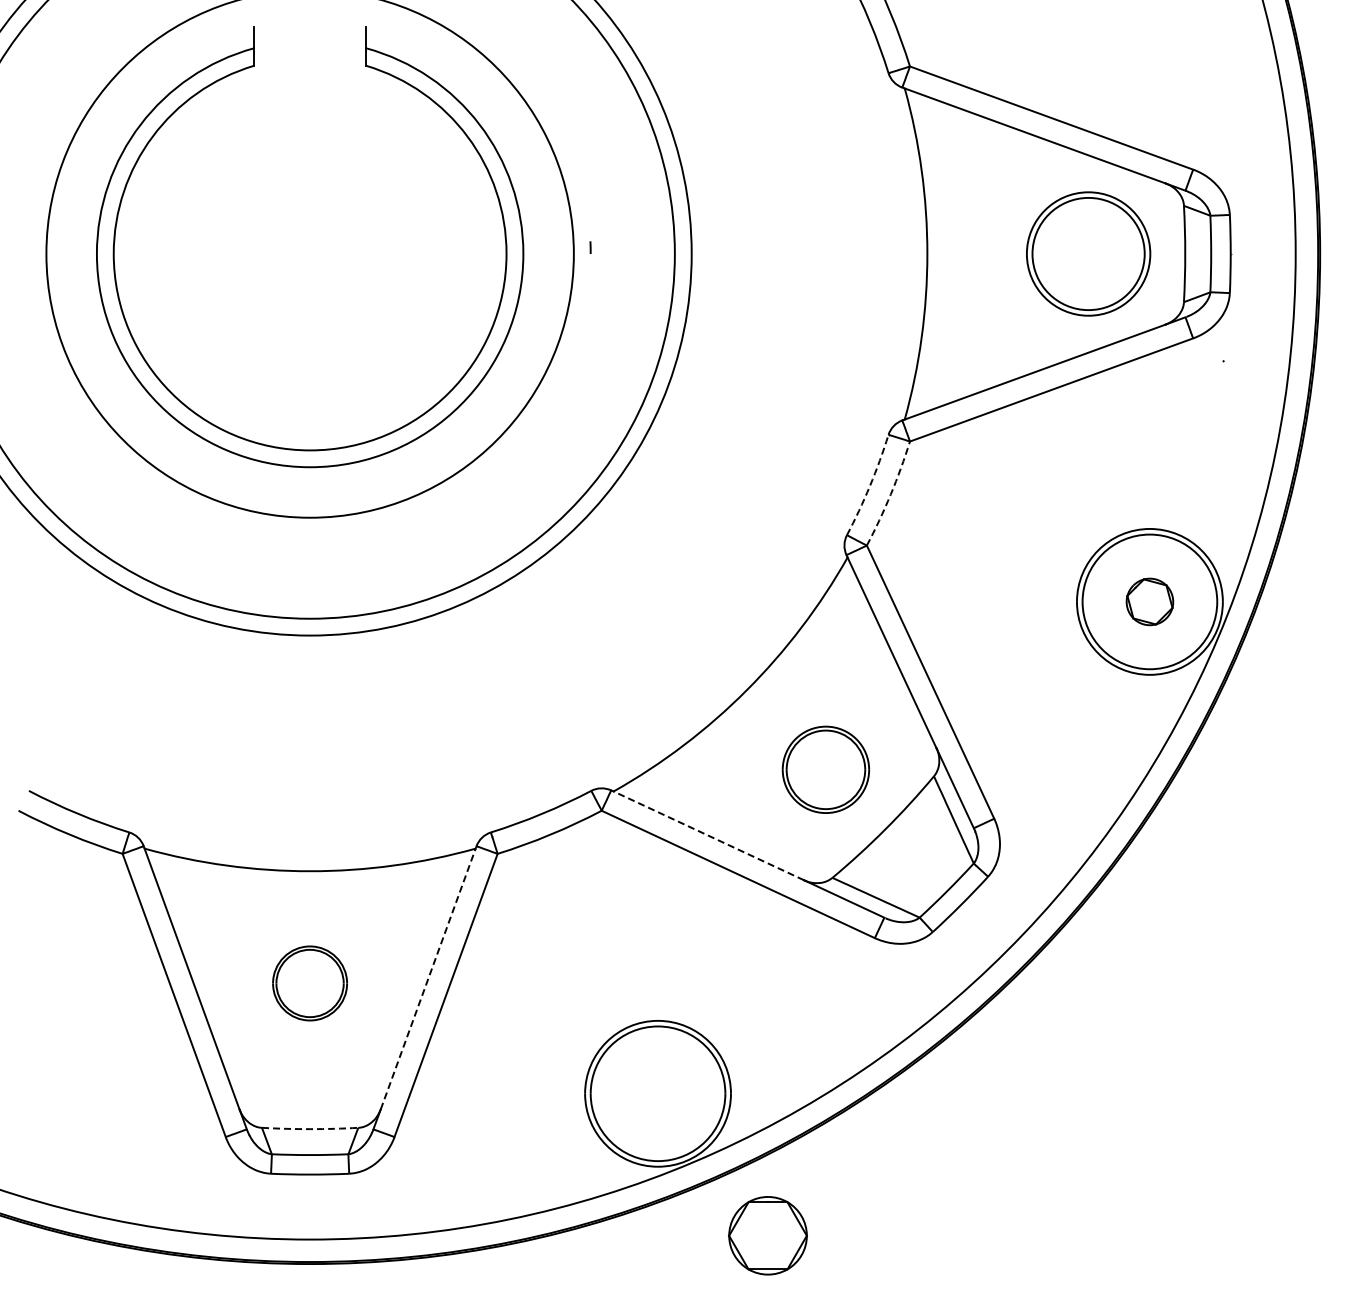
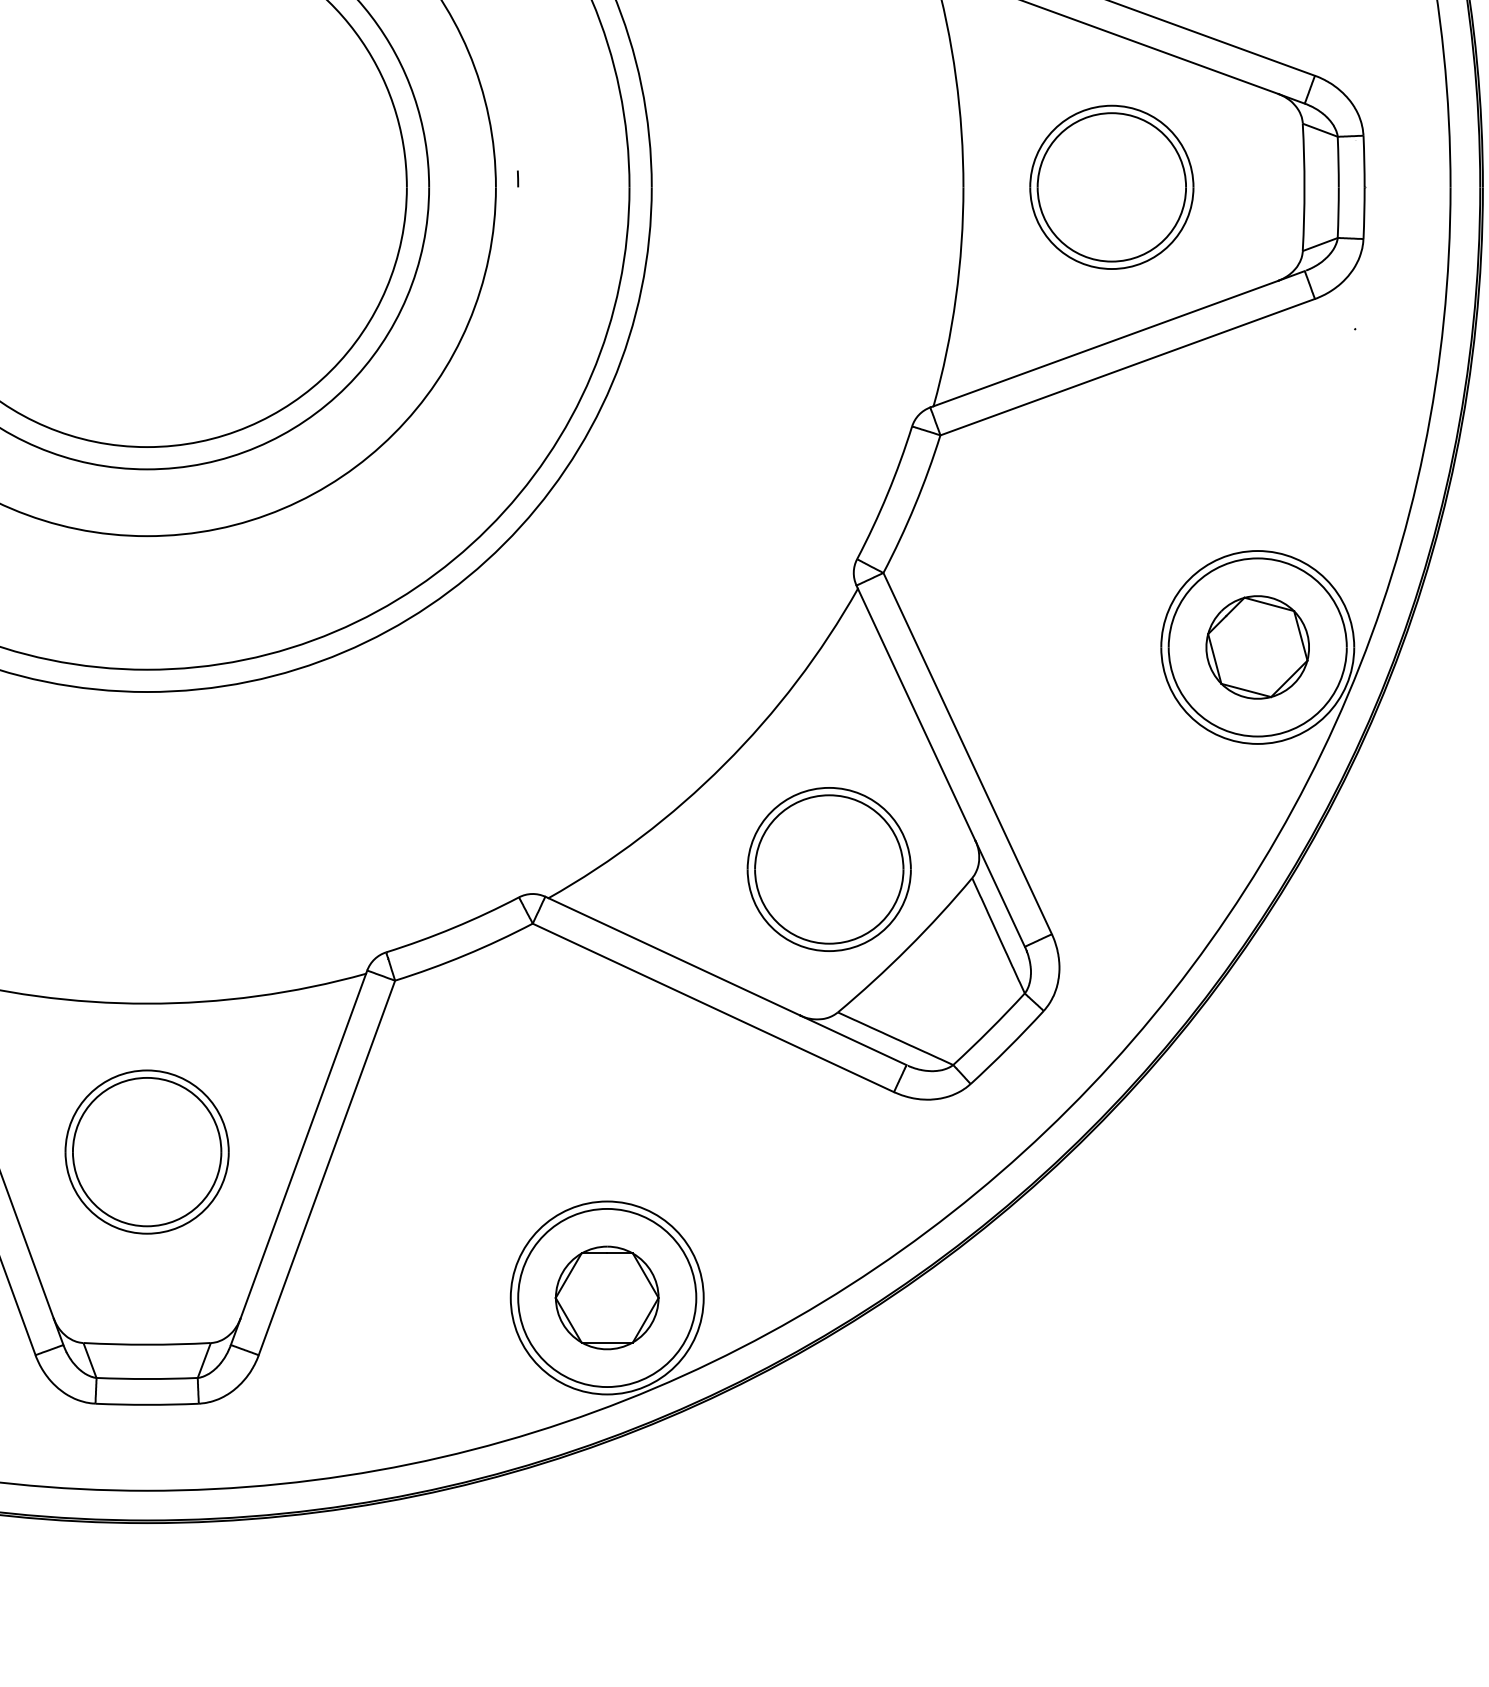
part: (1088, 253) -> (1111, 186), moved
arc: (870, 485) -> (888, 493), dashed -> solid
arc: (890, 494) -> (914, 505), dashed -> solid
part: (1149, 601) -> (1257, 646), size x1.67
part: (825, 769) -> (828, 869), size x1.43
line: (708, 835) -> (673, 956), dashed -> solid
line: (428, 979) -> (303, 1146), dashed -> solid
part: (309, 983) -> (146, 1152), size x1.67
arc: (310, 1129) -> (147, 1345), dashed -> solid
part: (767, 1235) -> (606, 1297), moved

